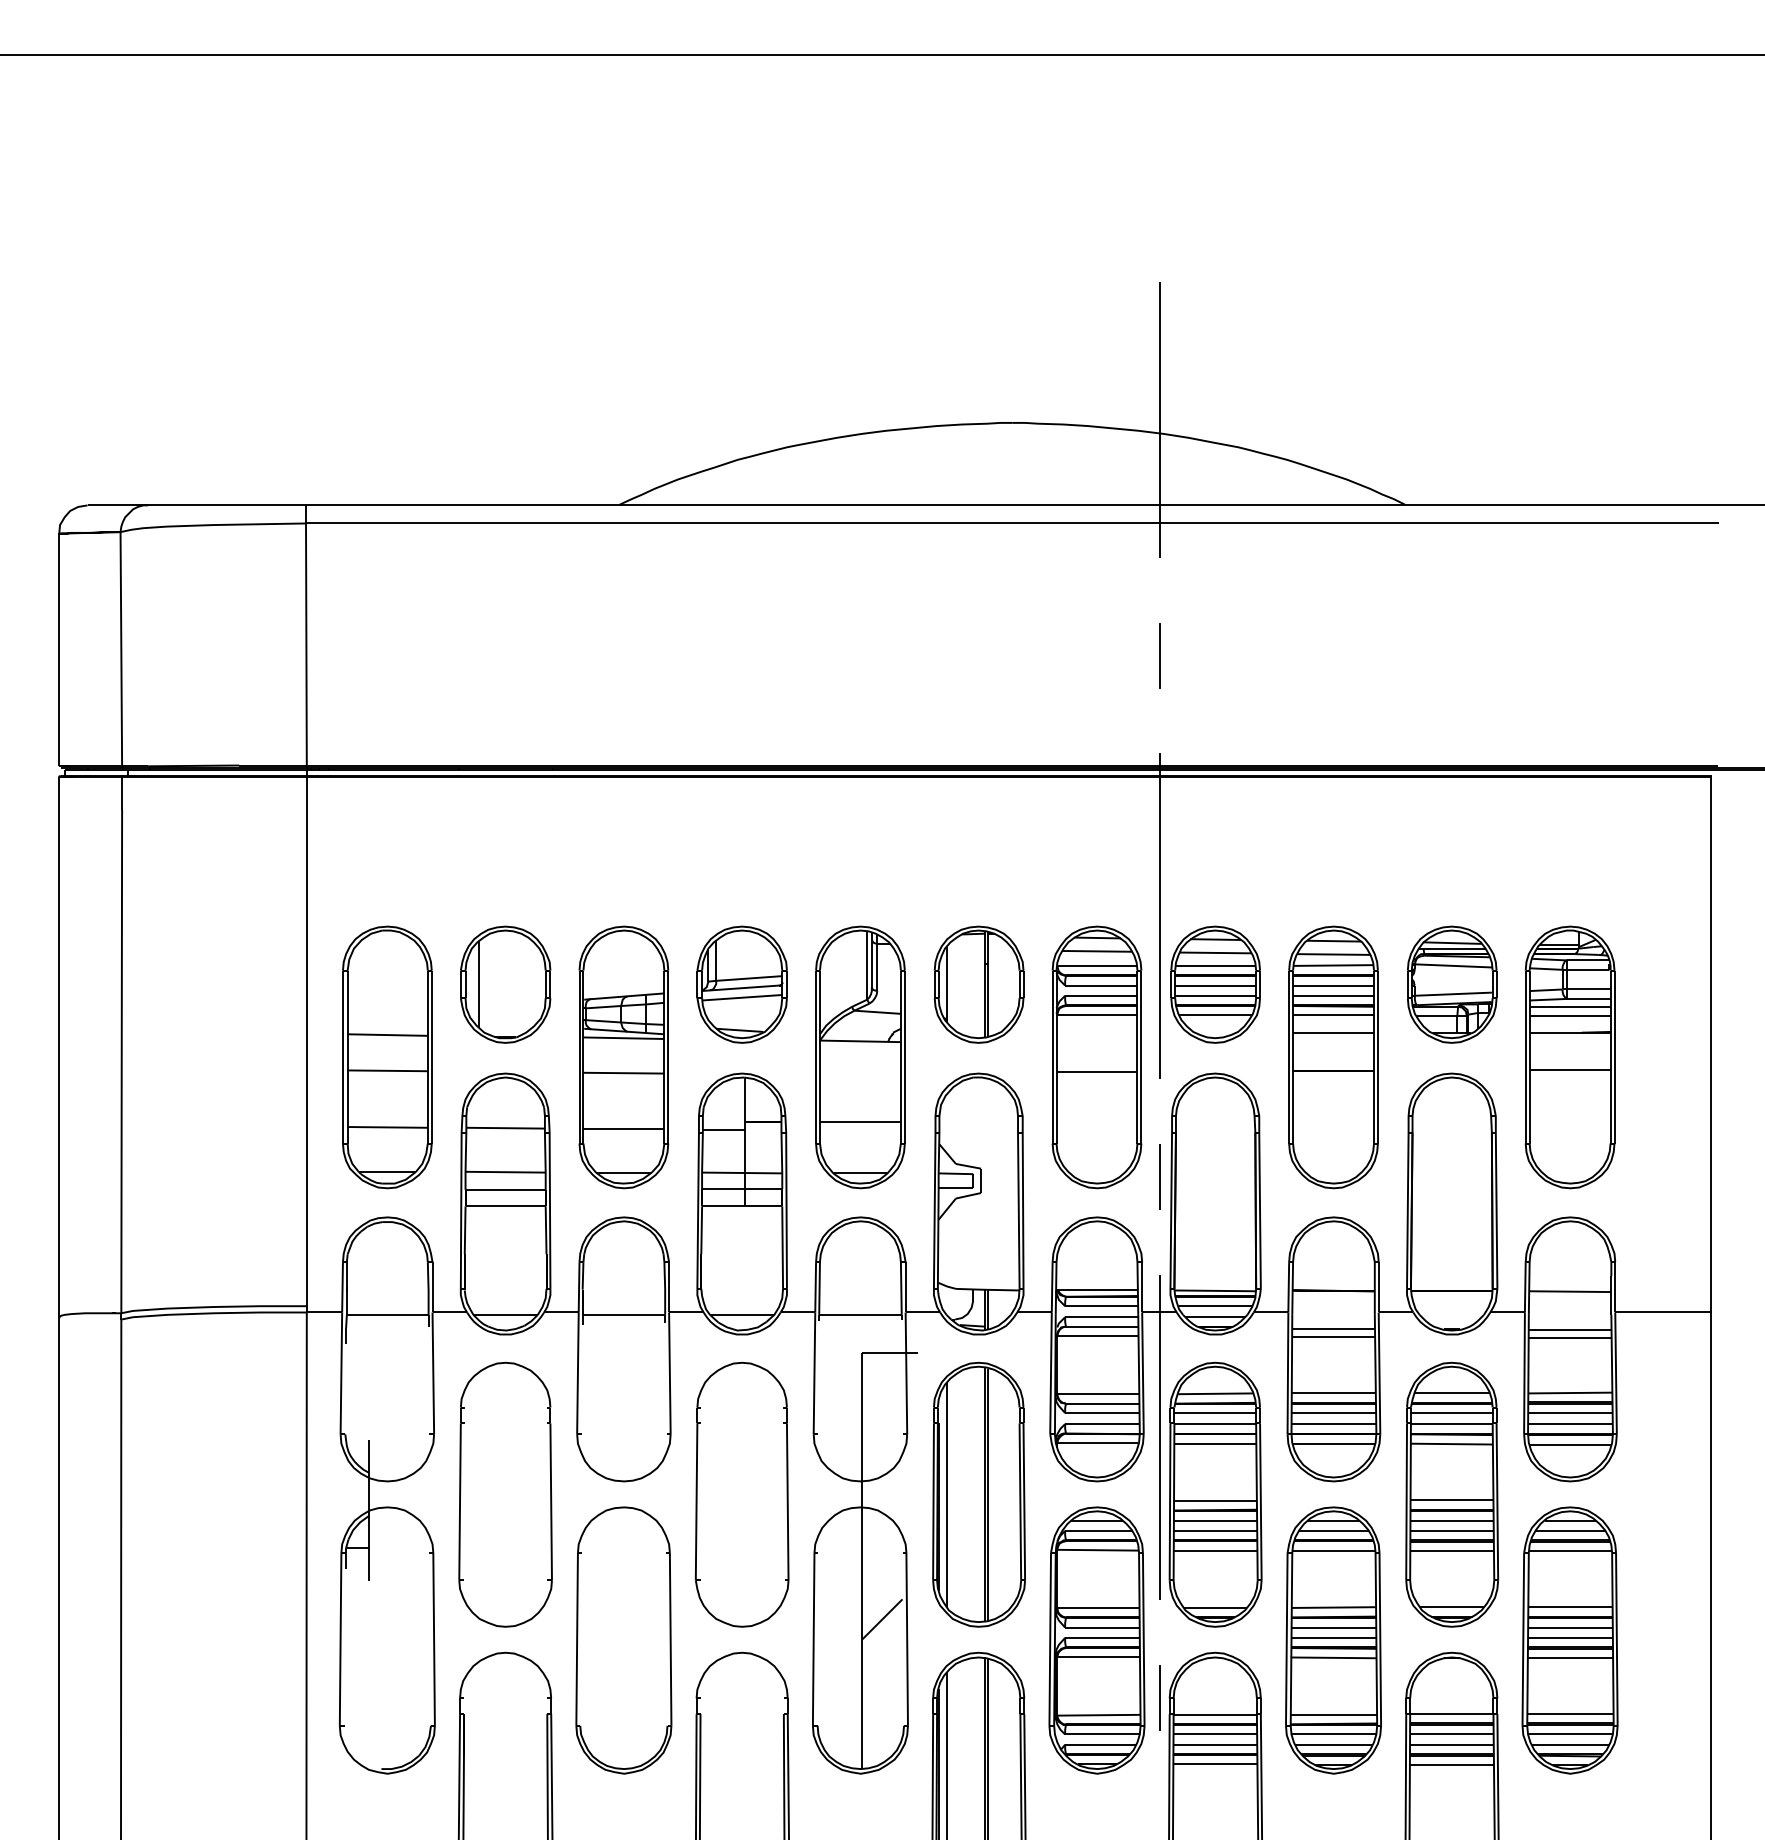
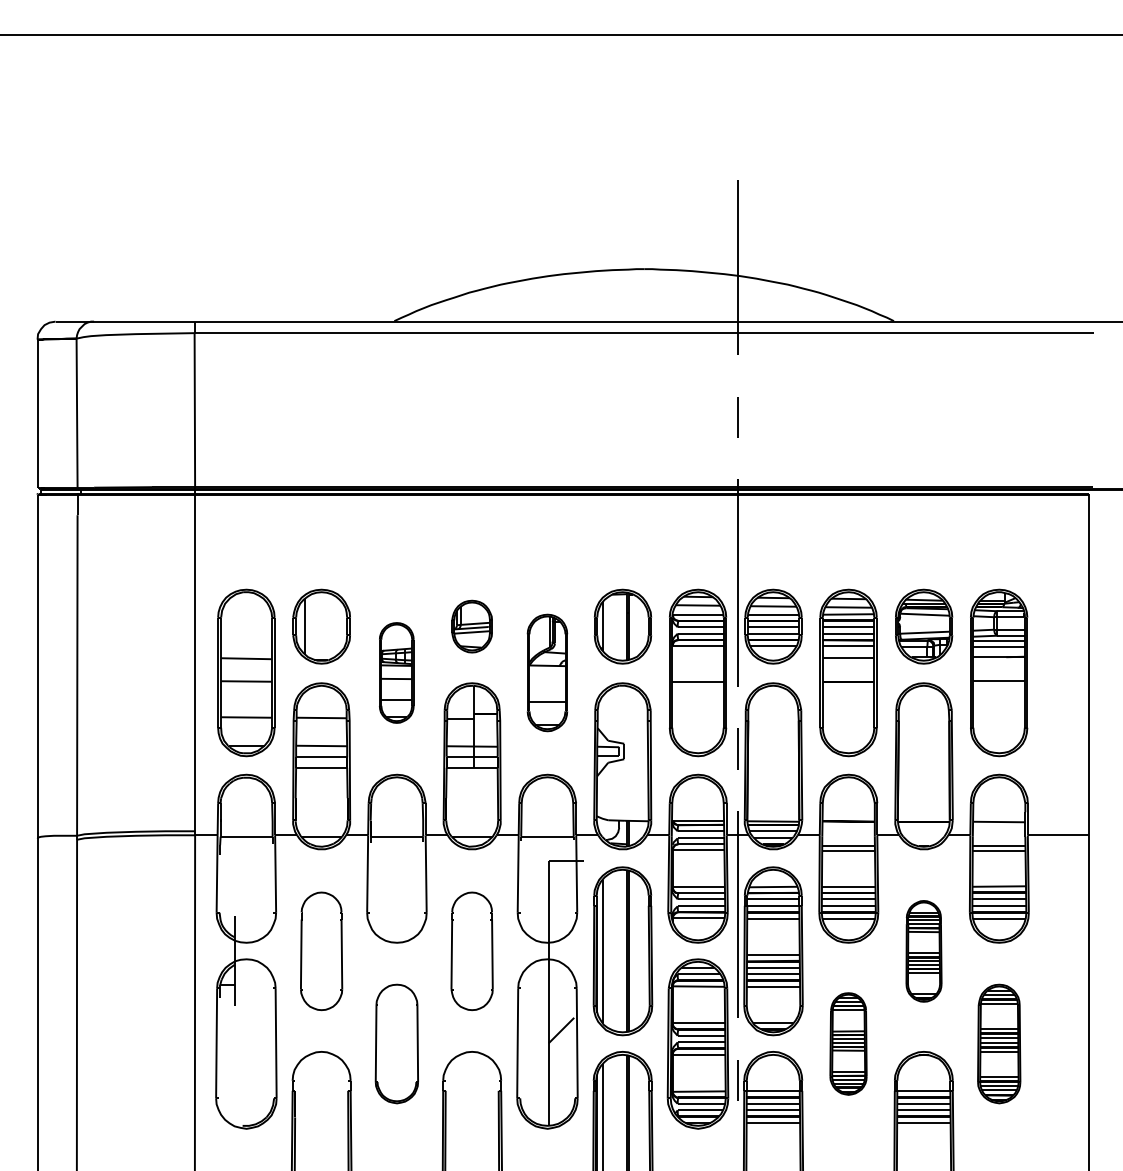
part: (741, 984) -> (471, 626), size x0.7
part: (623, 1056) -> (396, 672), size x0.6
part: (860, 1056) -> (547, 672), size x0.7
part: (505, 1495) -> (321, 951), size x0.7
part: (741, 1495) -> (471, 951), size x0.7
part: (1451, 1495) -> (923, 951), size x0.6
part: (623, 1639) -> (396, 1043), size x0.7
part: (1333, 1639) -> (848, 1043), size x0.6
part: (1570, 1639) -> (999, 1043), size x0.7

